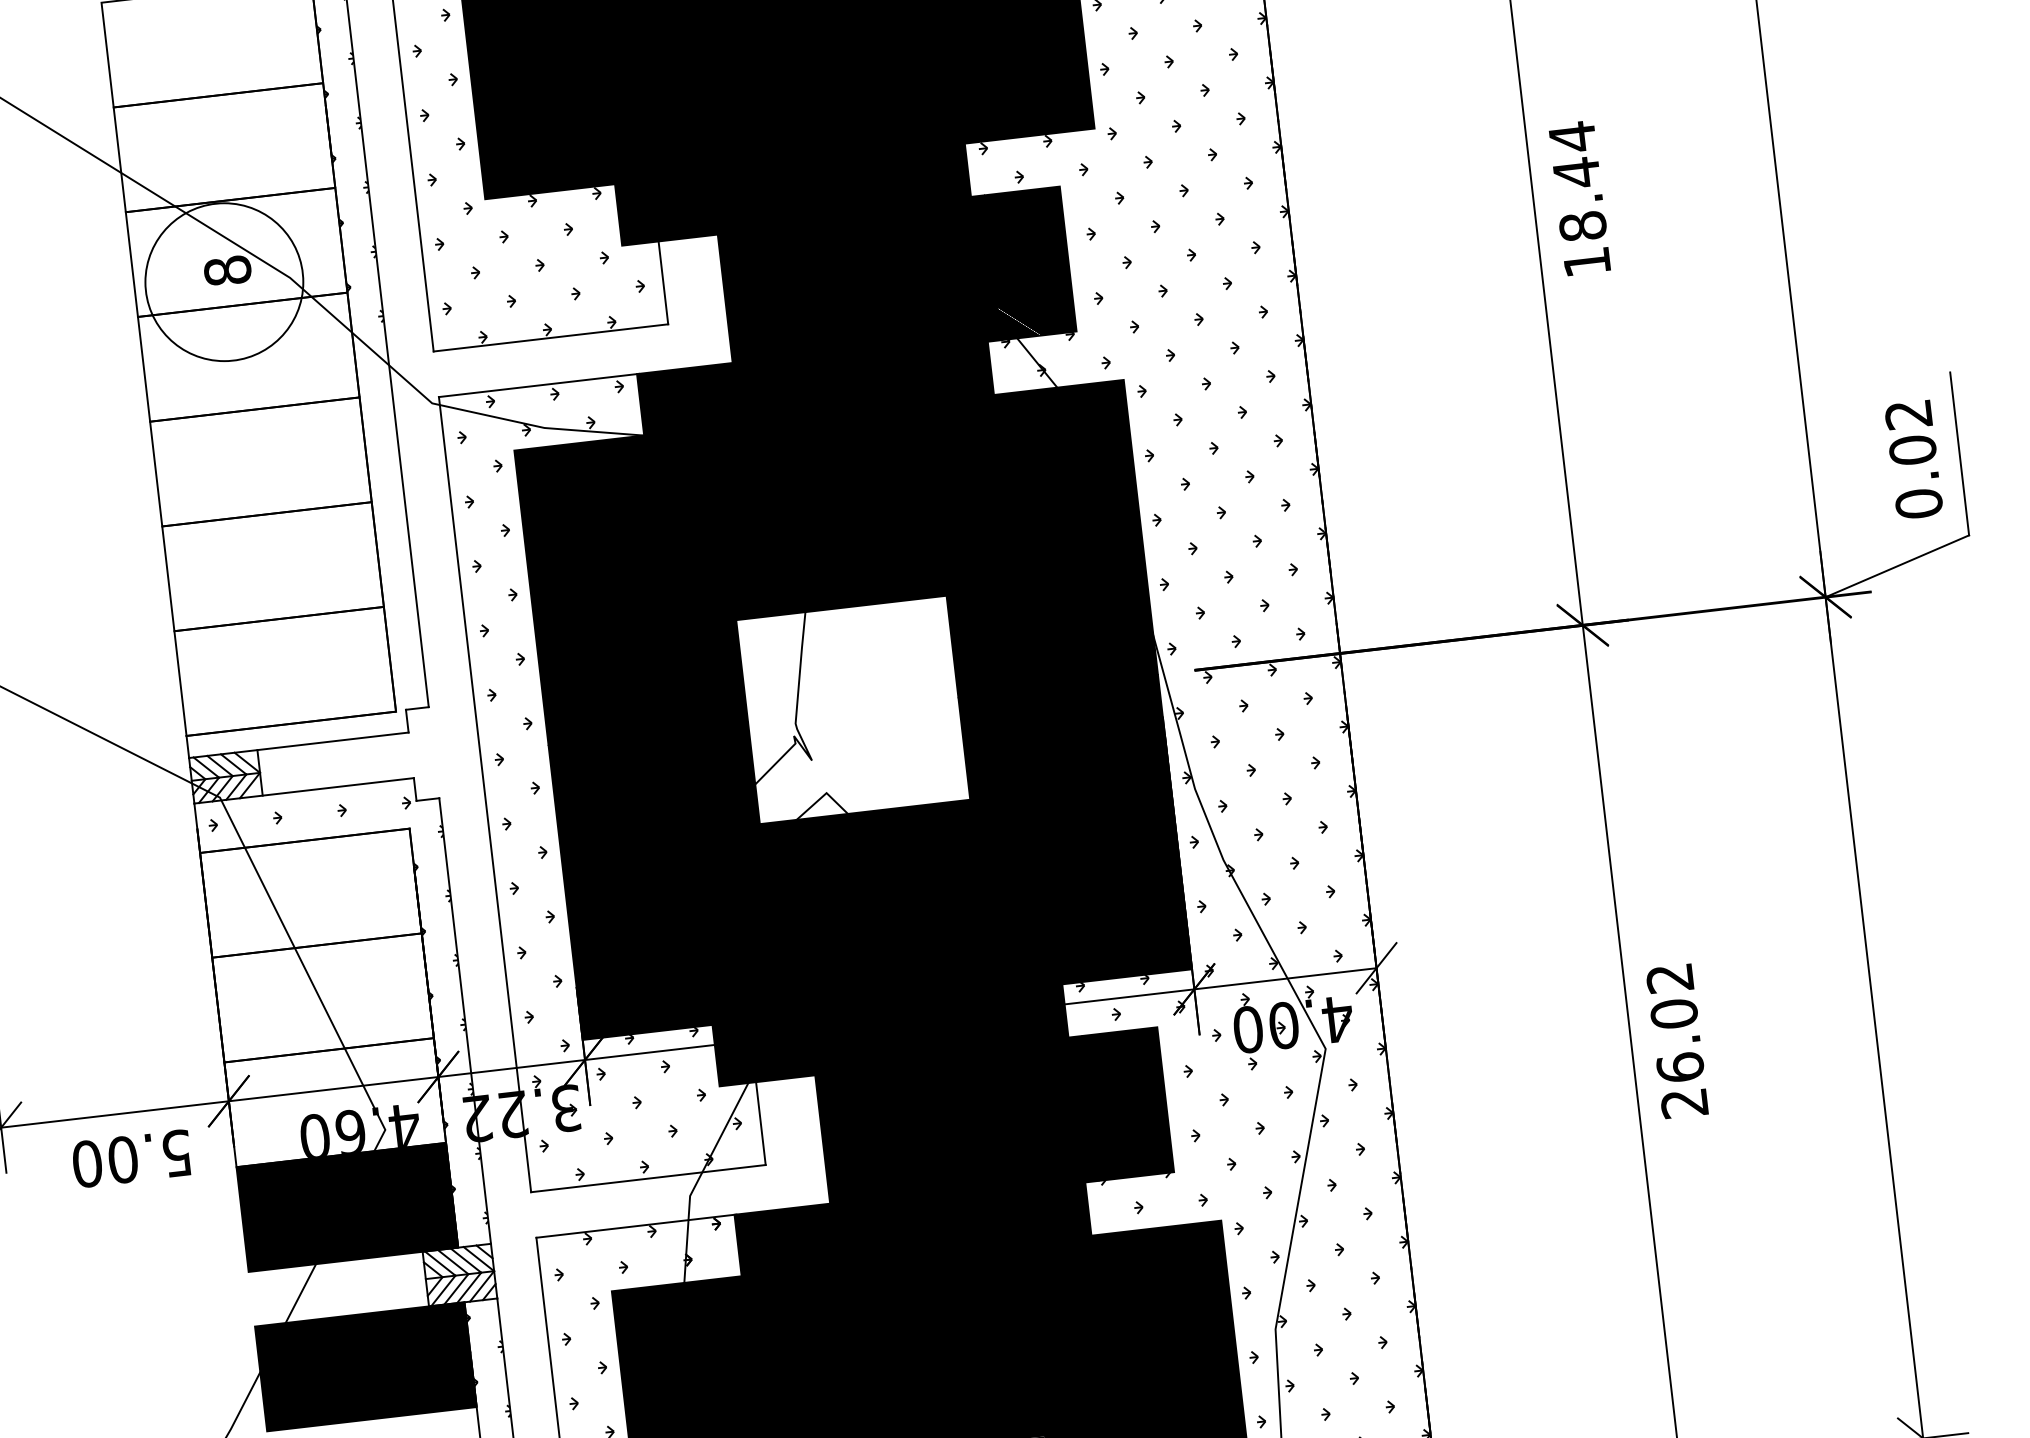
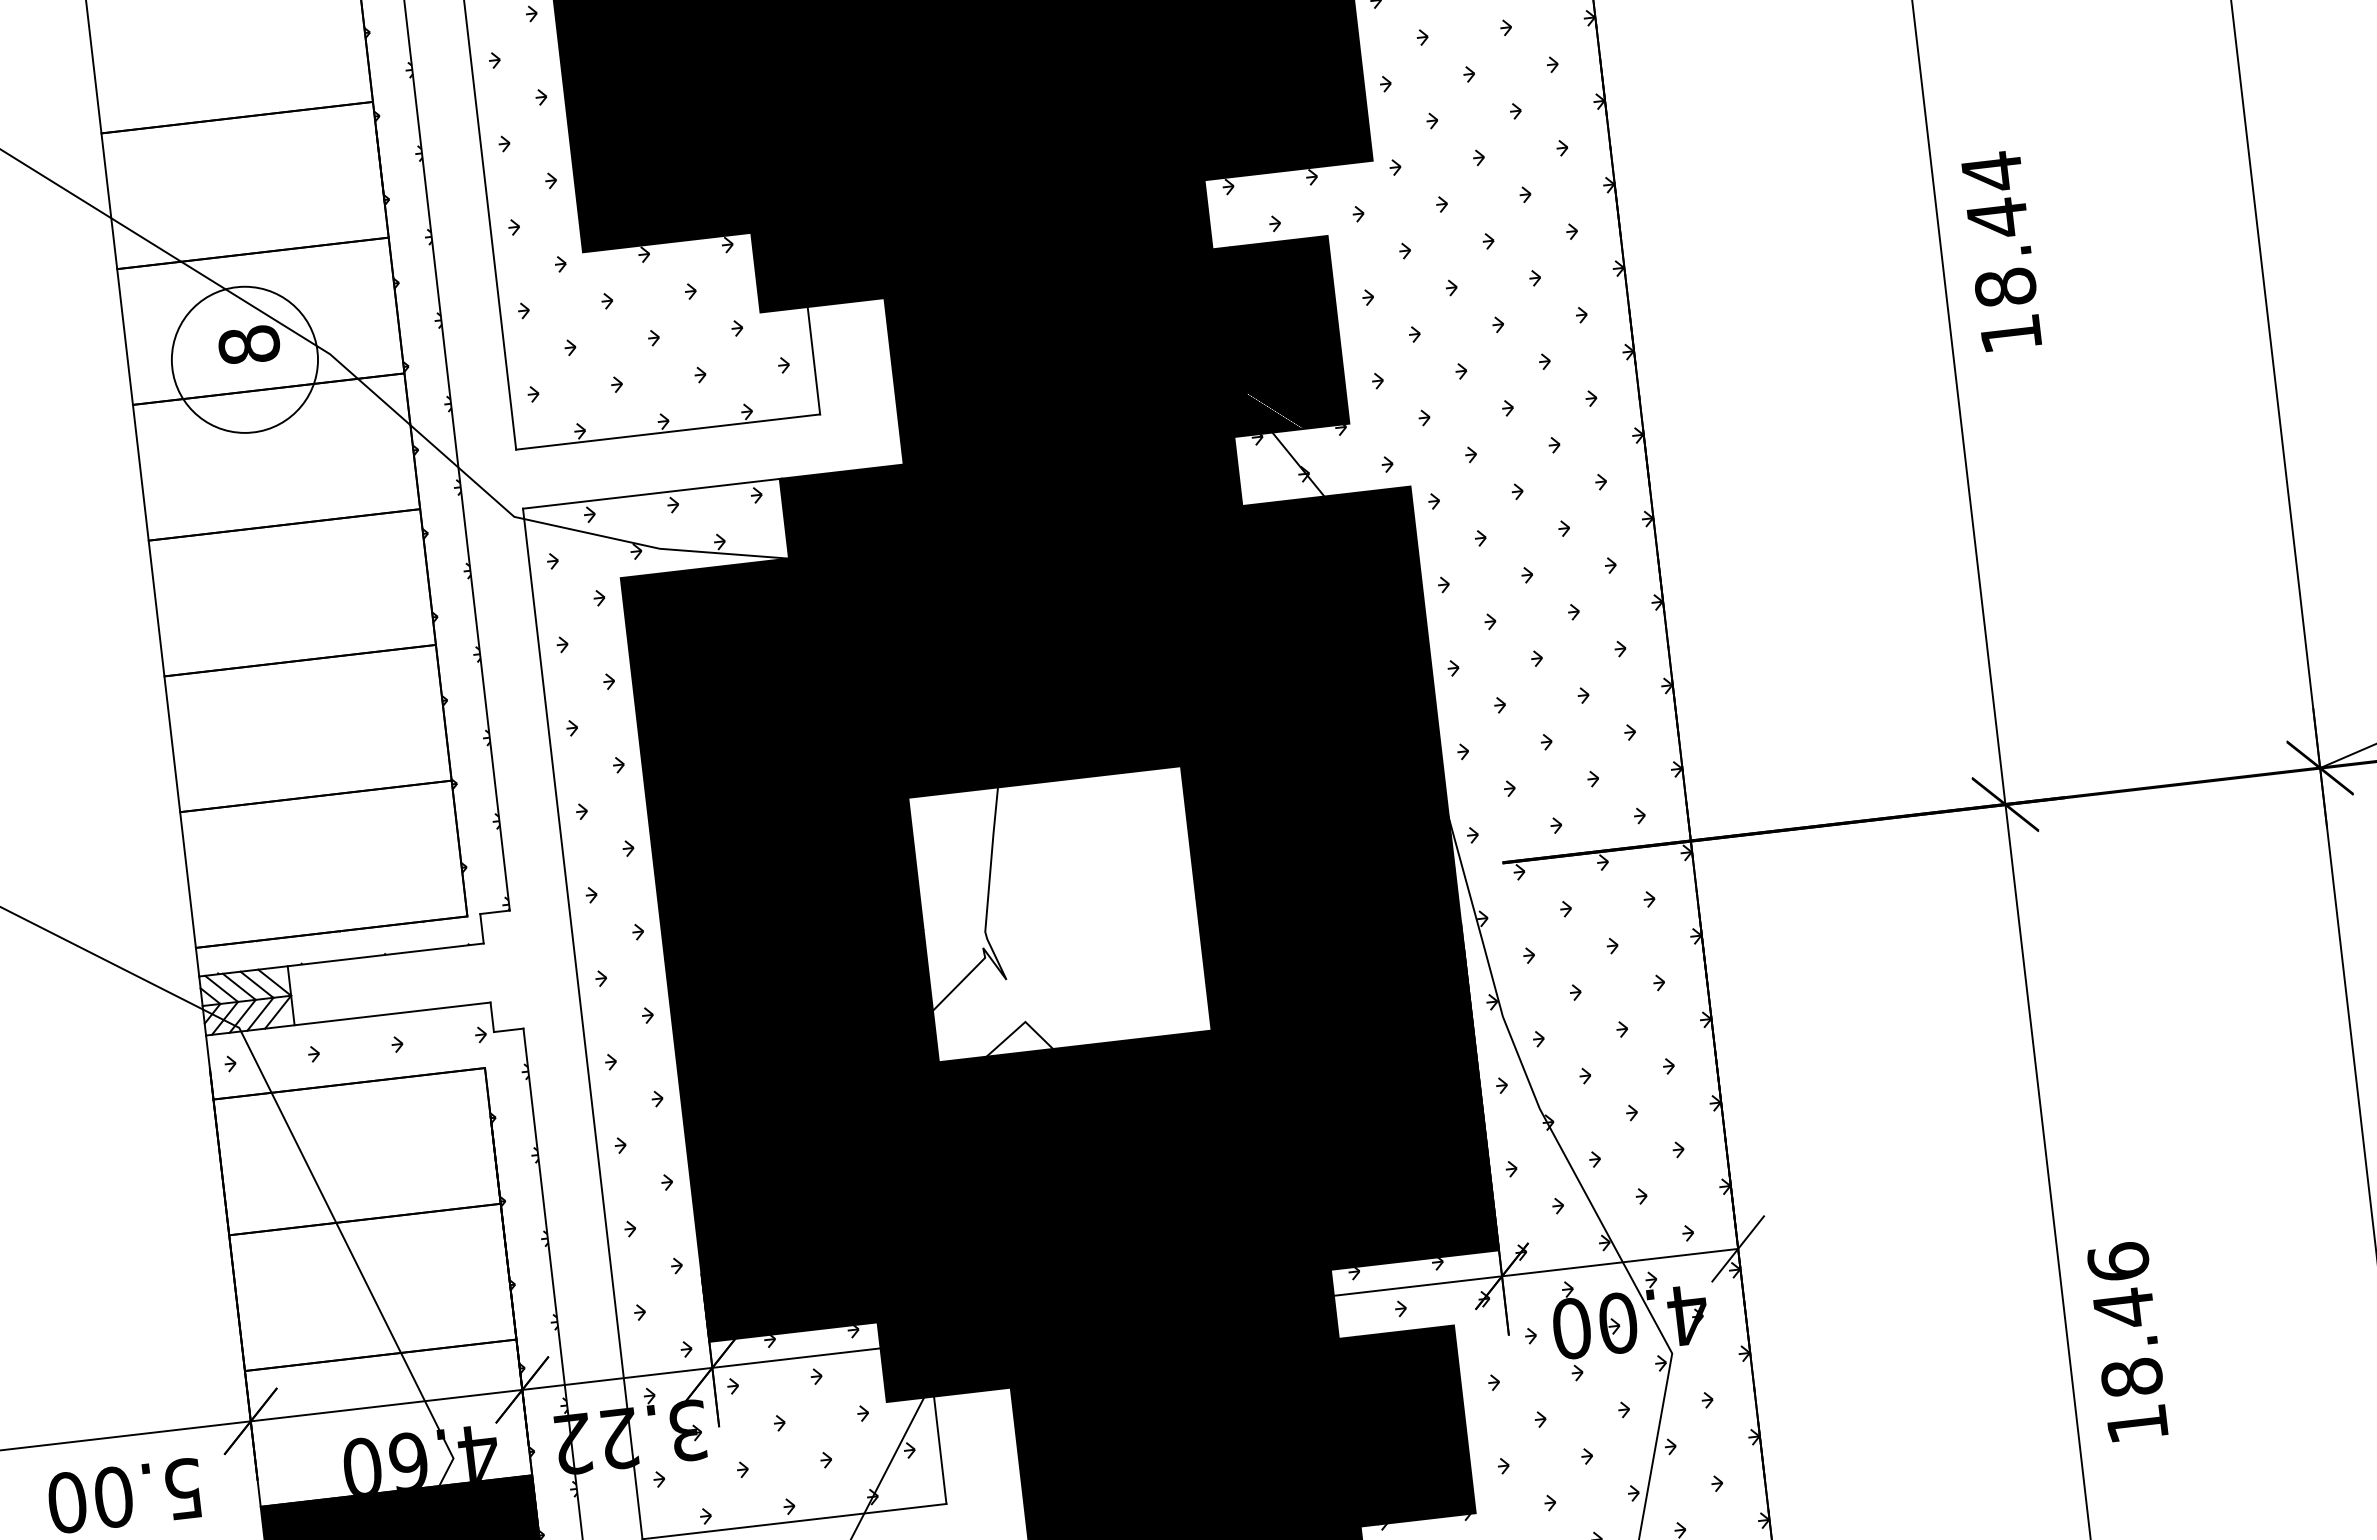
circle: (223, 281) -> (243, 358), size x0.71
hatch: (315, 552) -> (363, 710), added
text: (1677, 1040) -> (2128, 1342), 26.02 -> 18.46

